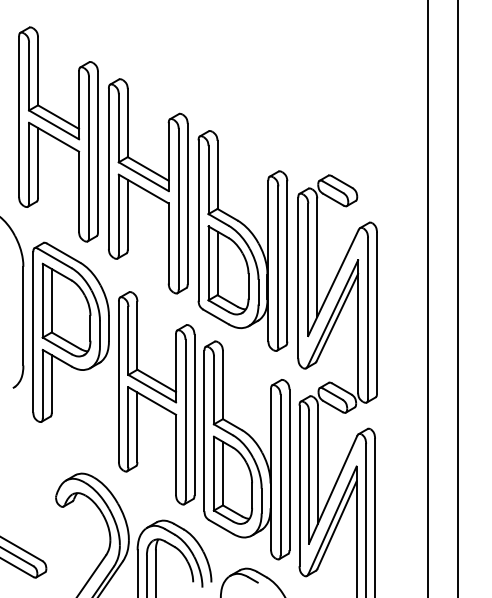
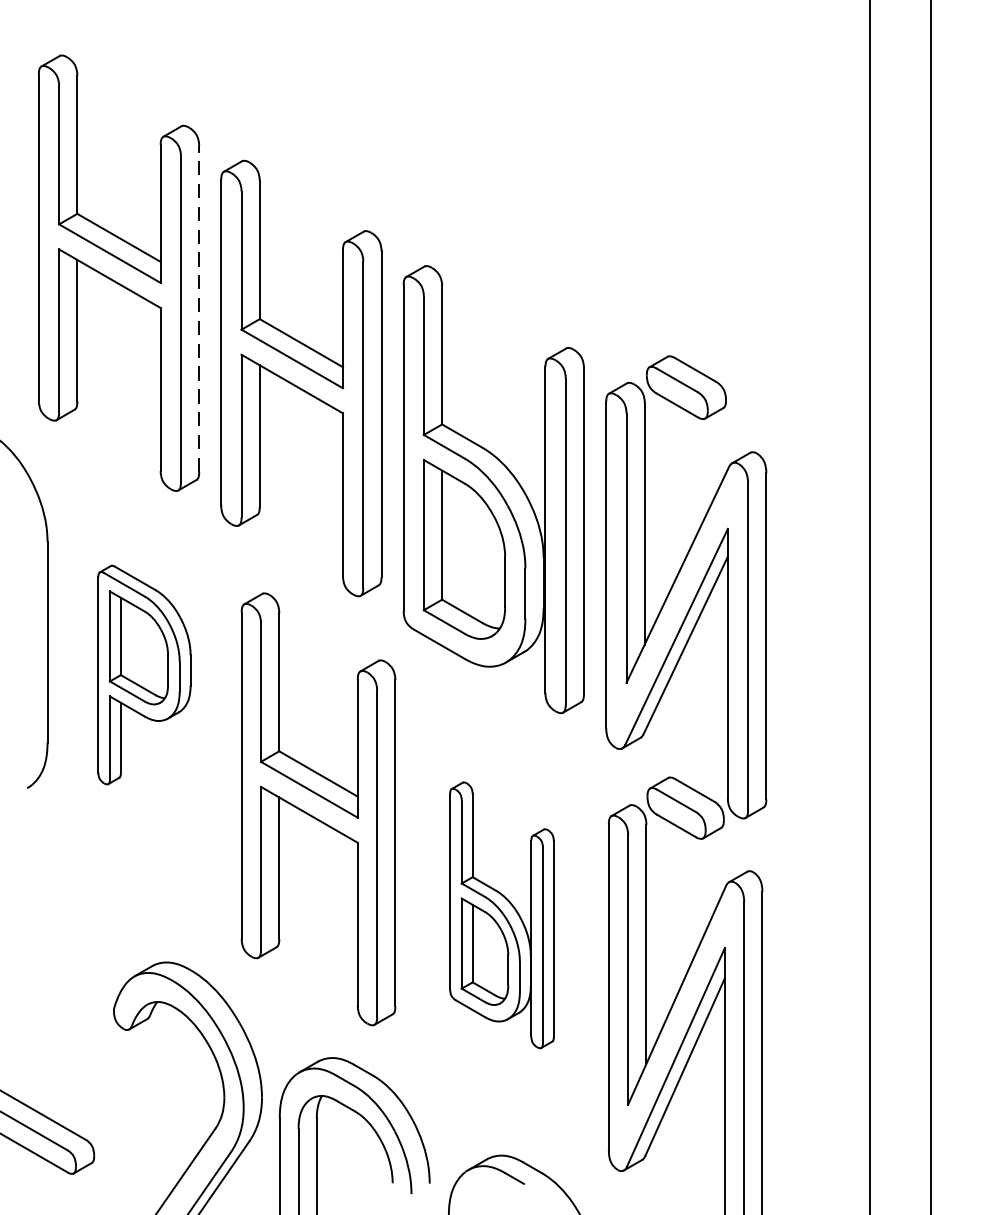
line: (98, 151) -> (200, 307), solid -> dashed
part: (70, 331) -> (143, 673), size x0.6
part: (246, 450) -> (501, 915), size x0.6

